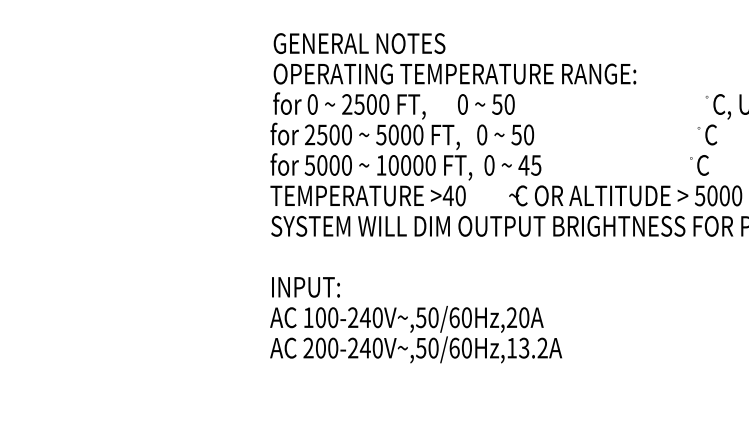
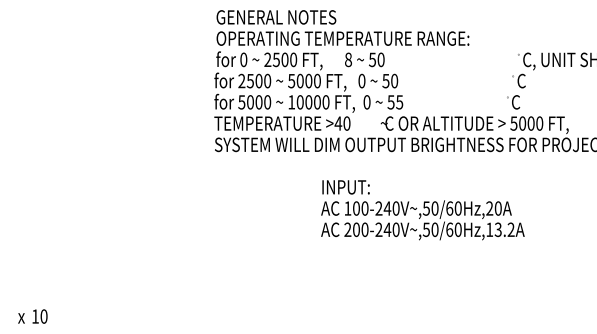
text: (462, 103) -> (348, 59), 0 -> 8
text: (523, 165) -> (390, 102), 45 -> 55
text: (415, 320) -> (422, 210), moved

